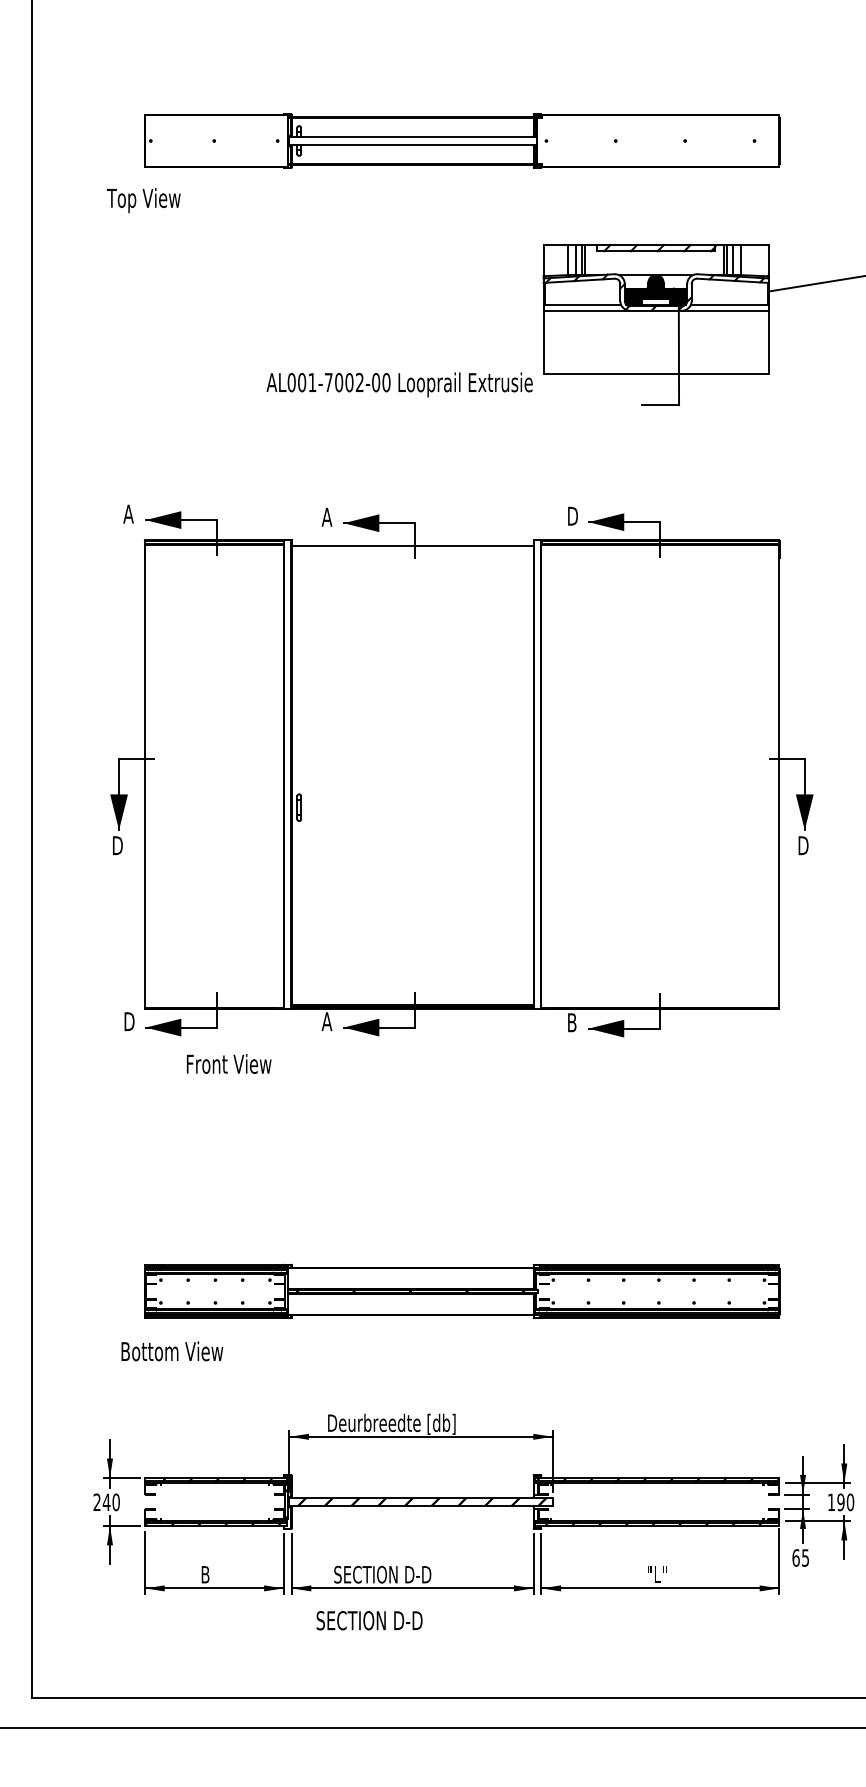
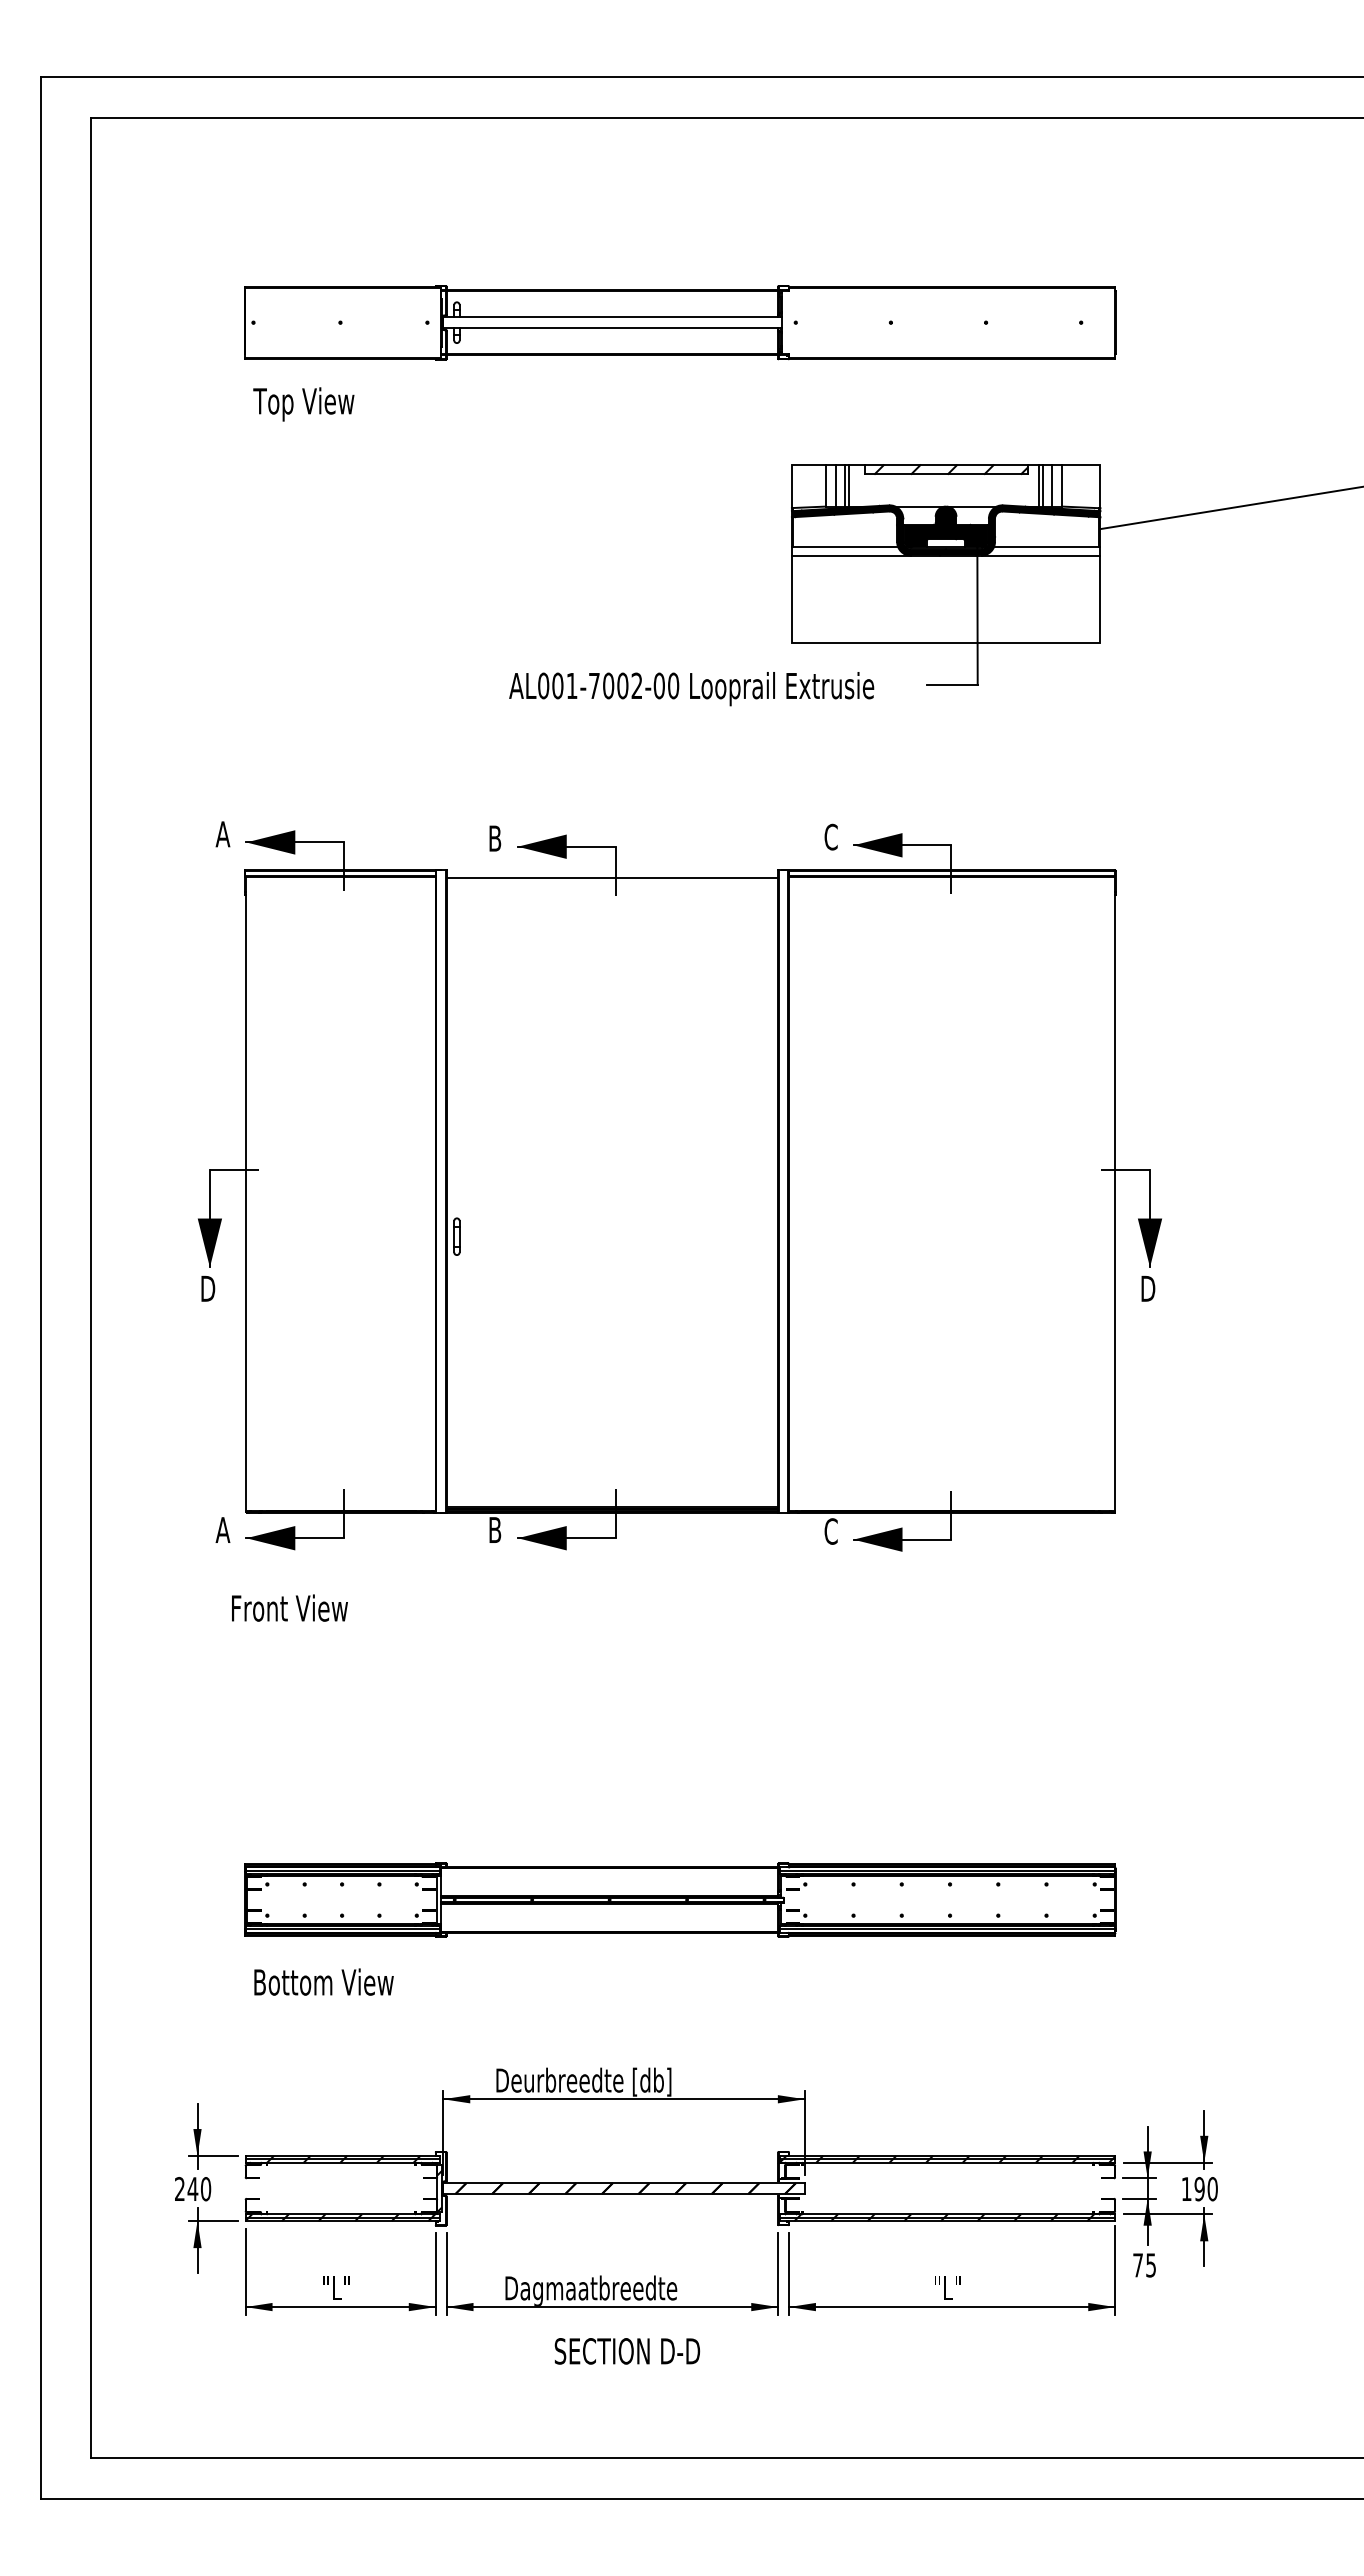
text: (143, 200) -> (303, 404), moved
fill: (655, 292) -> (945, 530), added
text: (399, 385) -> (691, 689), moved
text: (572, 515) -> (831, 836), D -> C
text: (326, 517) -> (494, 838), A -> B
text: (128, 1021) -> (223, 1529), D -> A
text: (326, 1021) -> (494, 1529), A -> B
text: (571, 1022) -> (830, 1531), B -> C
text: (228, 1063) -> (289, 1607), moved
text: (171, 1350) -> (323, 1981), moved
text: (796, 1558) -> (1138, 2265), 65 -> 75
text: (211, 1574) -> (336, 2288), B -> "L"
text: (396, 1576) -> (590, 2290), SECTION D-D -> Dagmaatbreedte
text: (369, 1620) -> (627, 2351), moved

